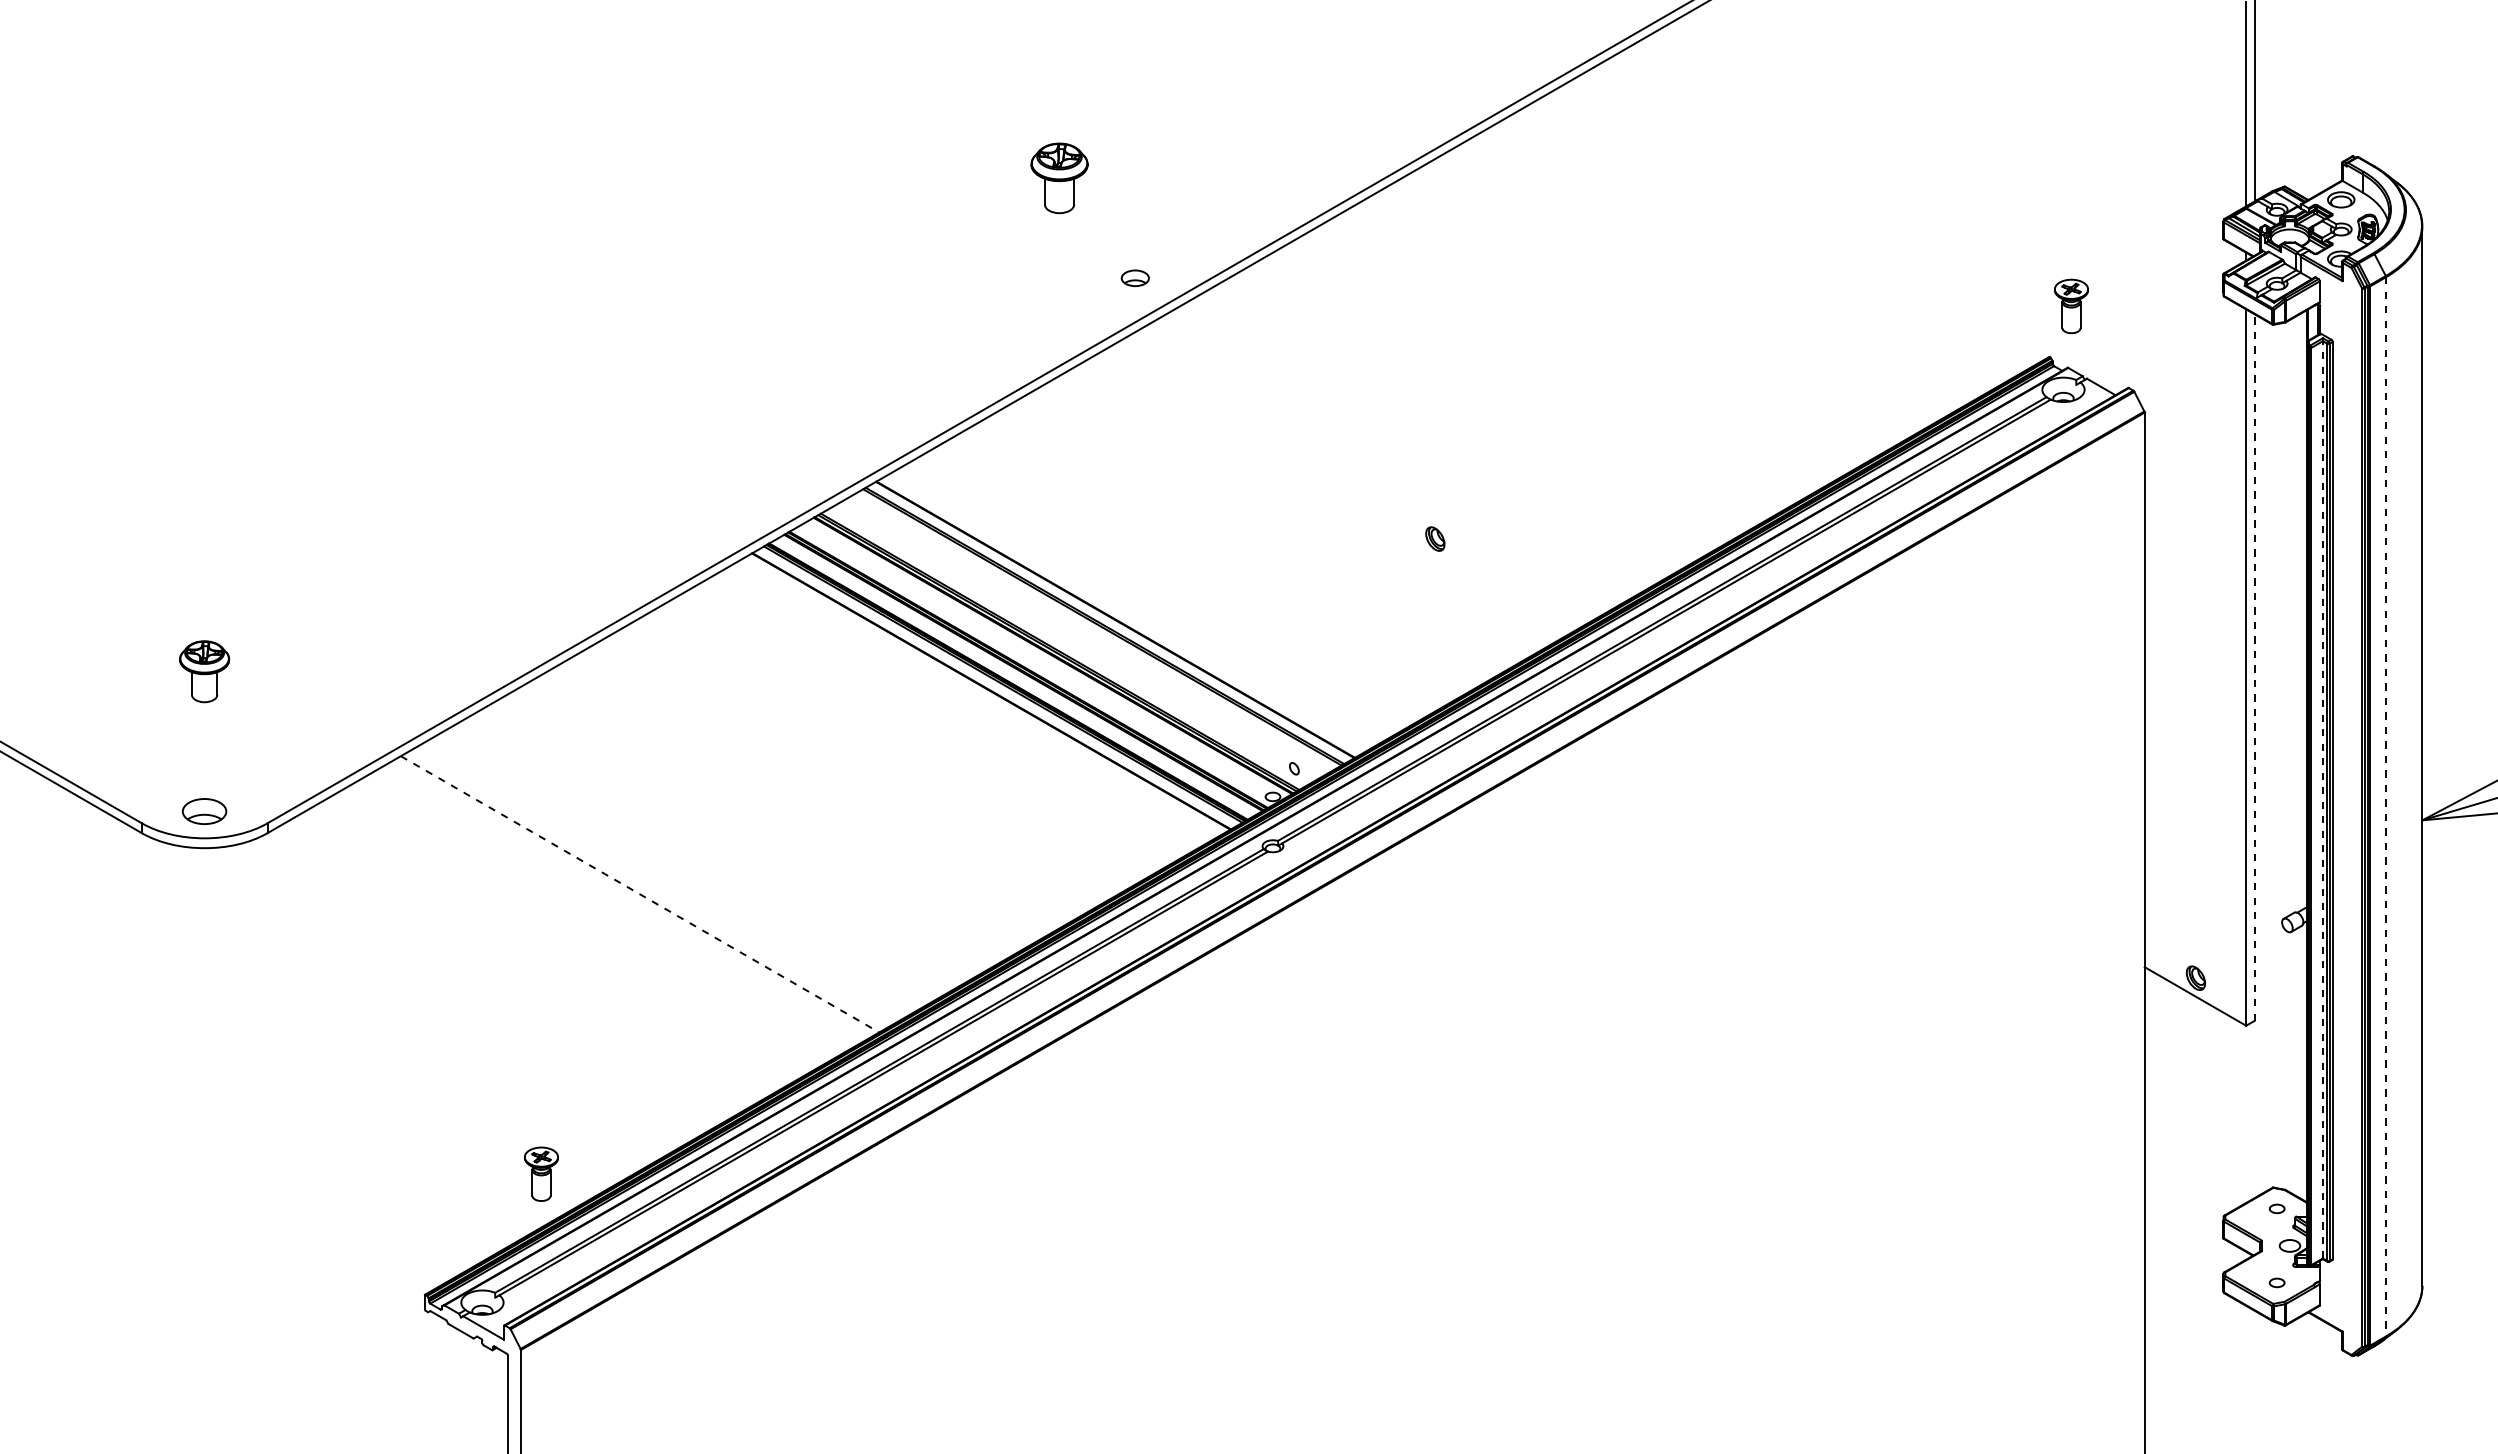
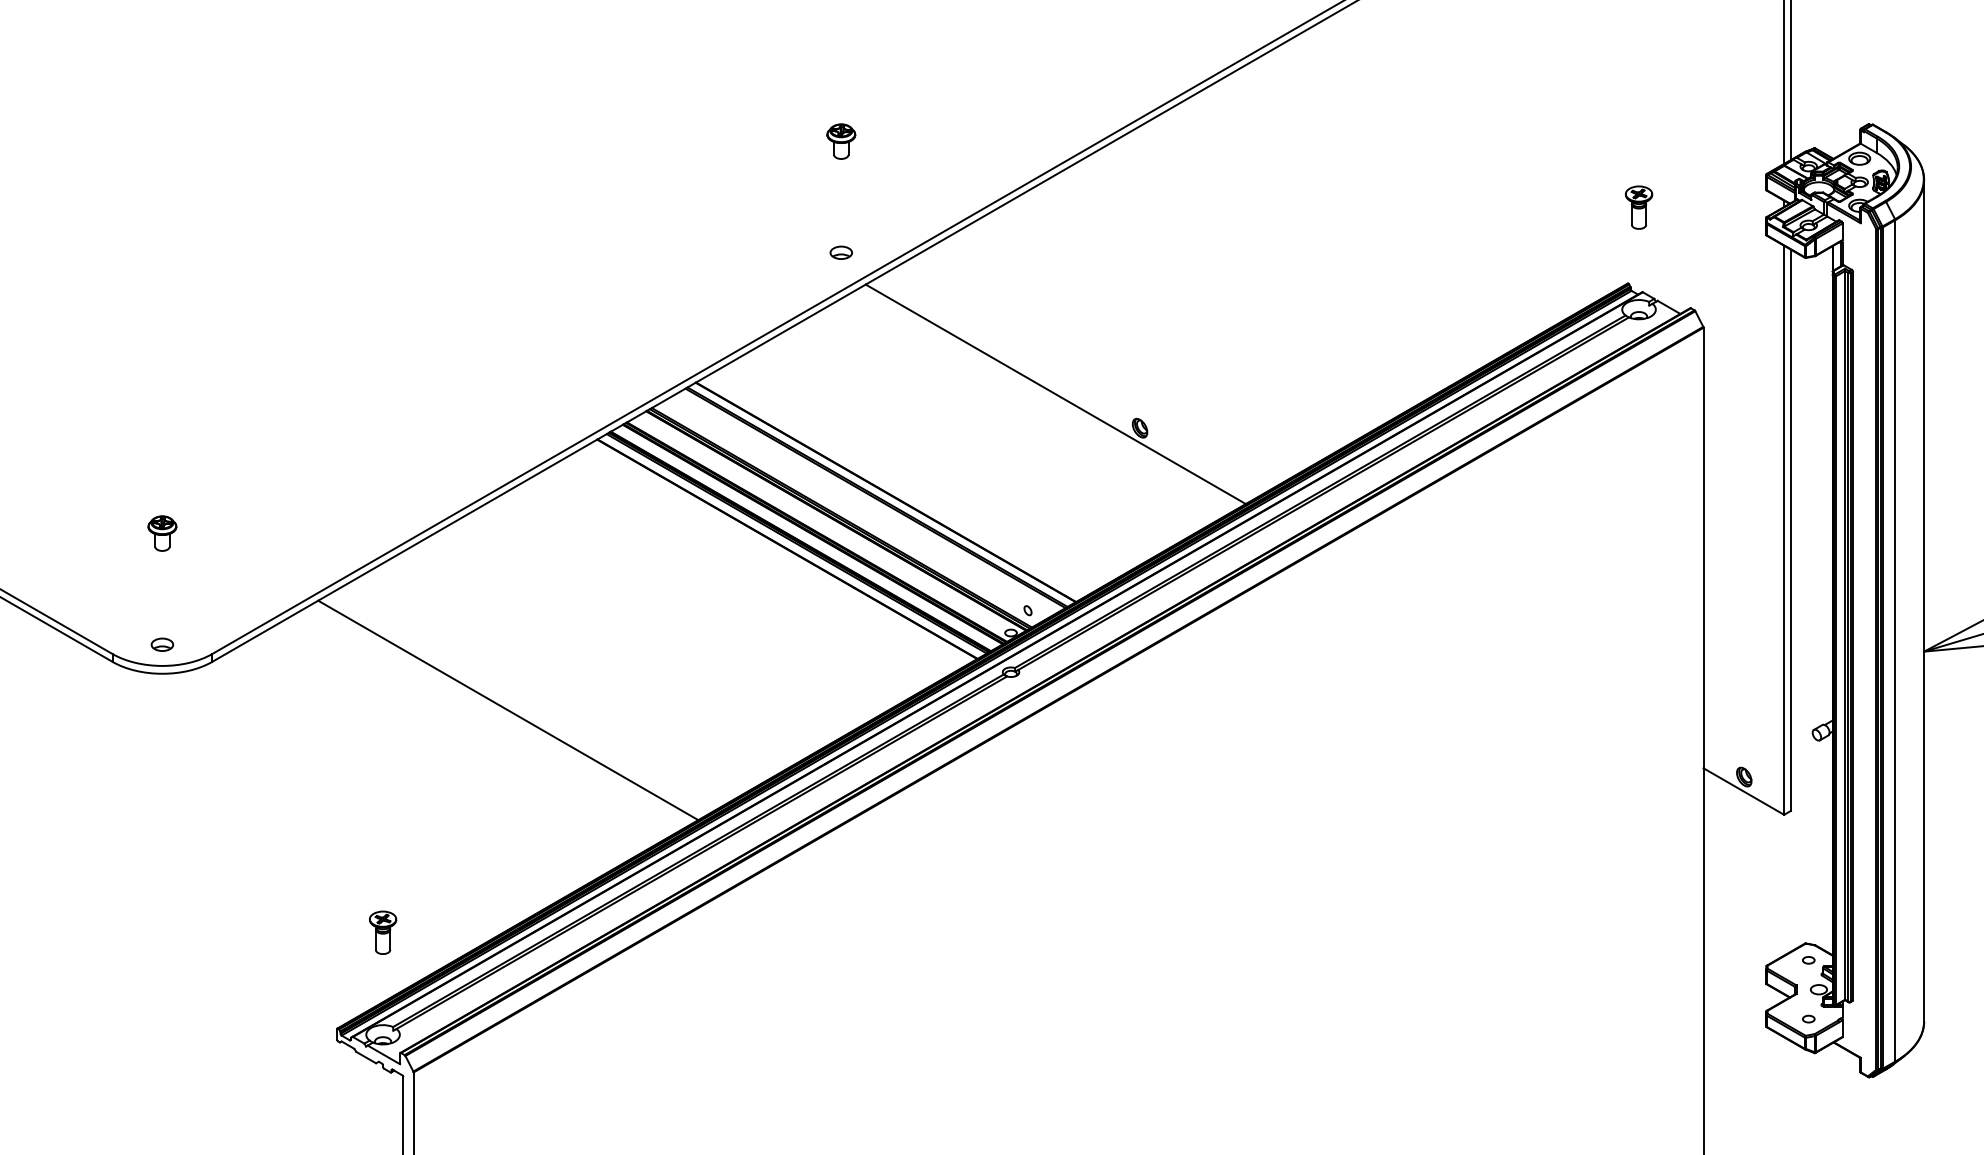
part: (1058, 178) -> (840, 141), size x0.62
part: (1134, 277) -> (840, 252), moved
part: (2071, 305) -> (1639, 206), moved
line: (1329, 496) -> (1055, 394), added
line: (2254, 667) -> (1790, 530), dashed -> solid
part: (204, 671) -> (162, 533), size x0.71
line: (2322, 799) -> (1844, 635), dashed -> solid
line: (2386, 806) -> (1895, 640), dashed -> solid
part: (204, 811) -> (162, 644), size x0.62
line: (640, 894) -> (508, 710), dashed -> solid
part: (541, 1173) -> (383, 932), moved

